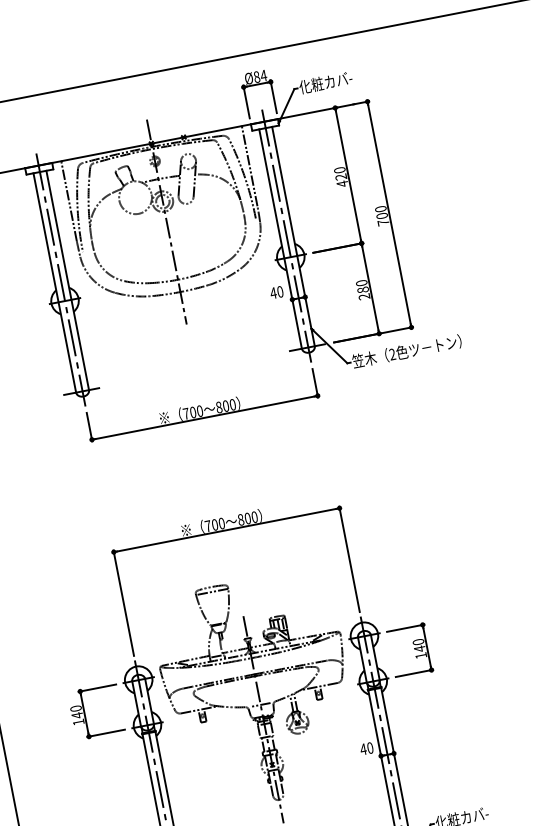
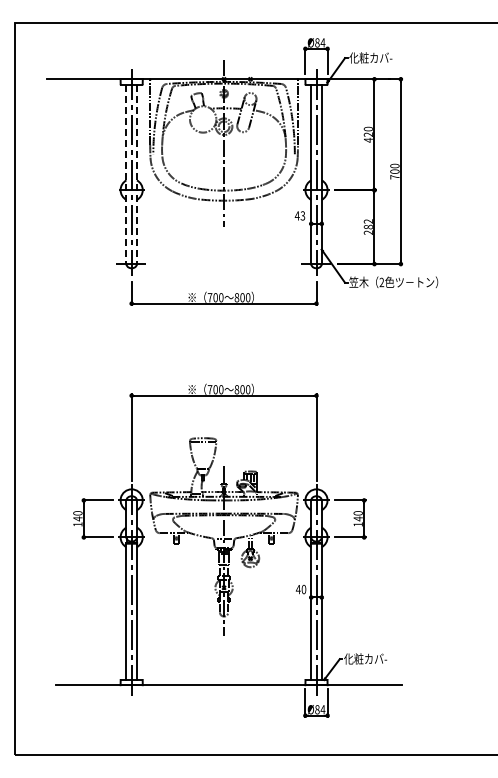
line: (67, 280) -> (136, 174), solid -> dashed
line: (54, 283) -> (126, 174), solid -> dashed
text: (361, 283) -> (368, 221), 280 -> 282
text: (279, 291) -> (302, 215), 40 -> 43

